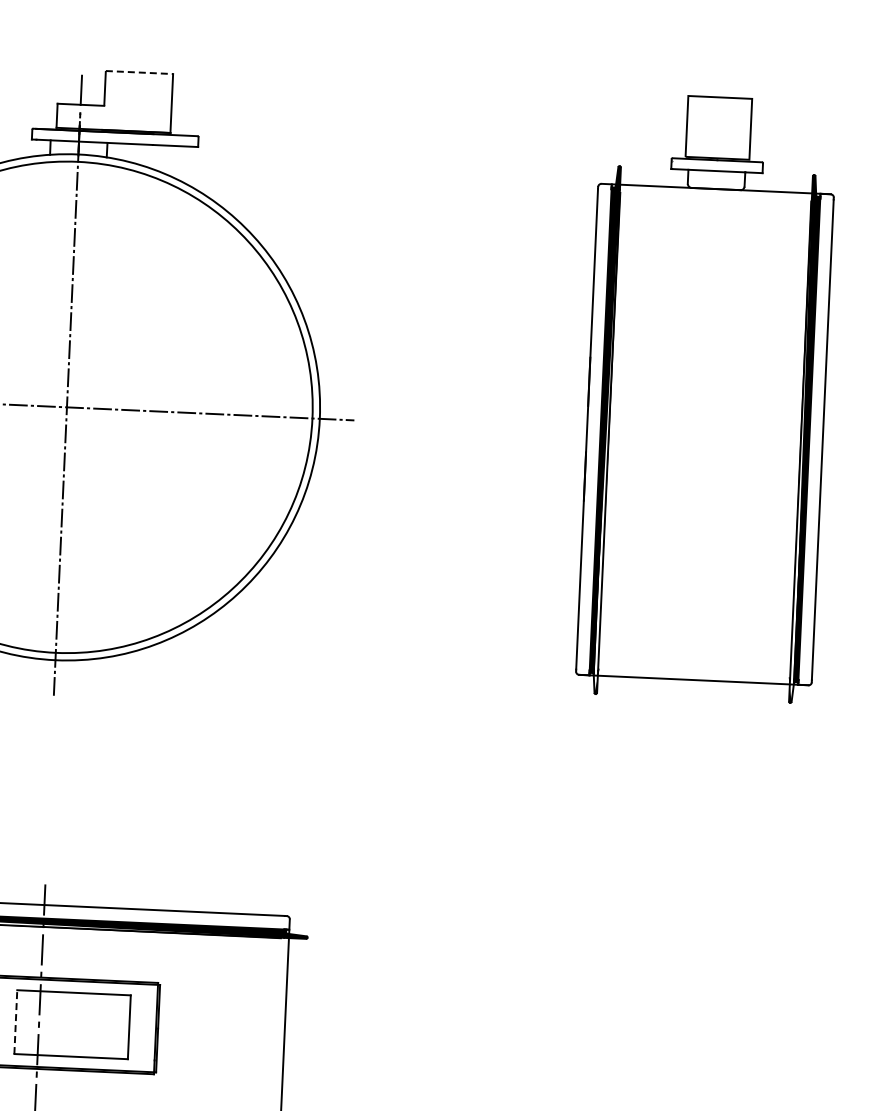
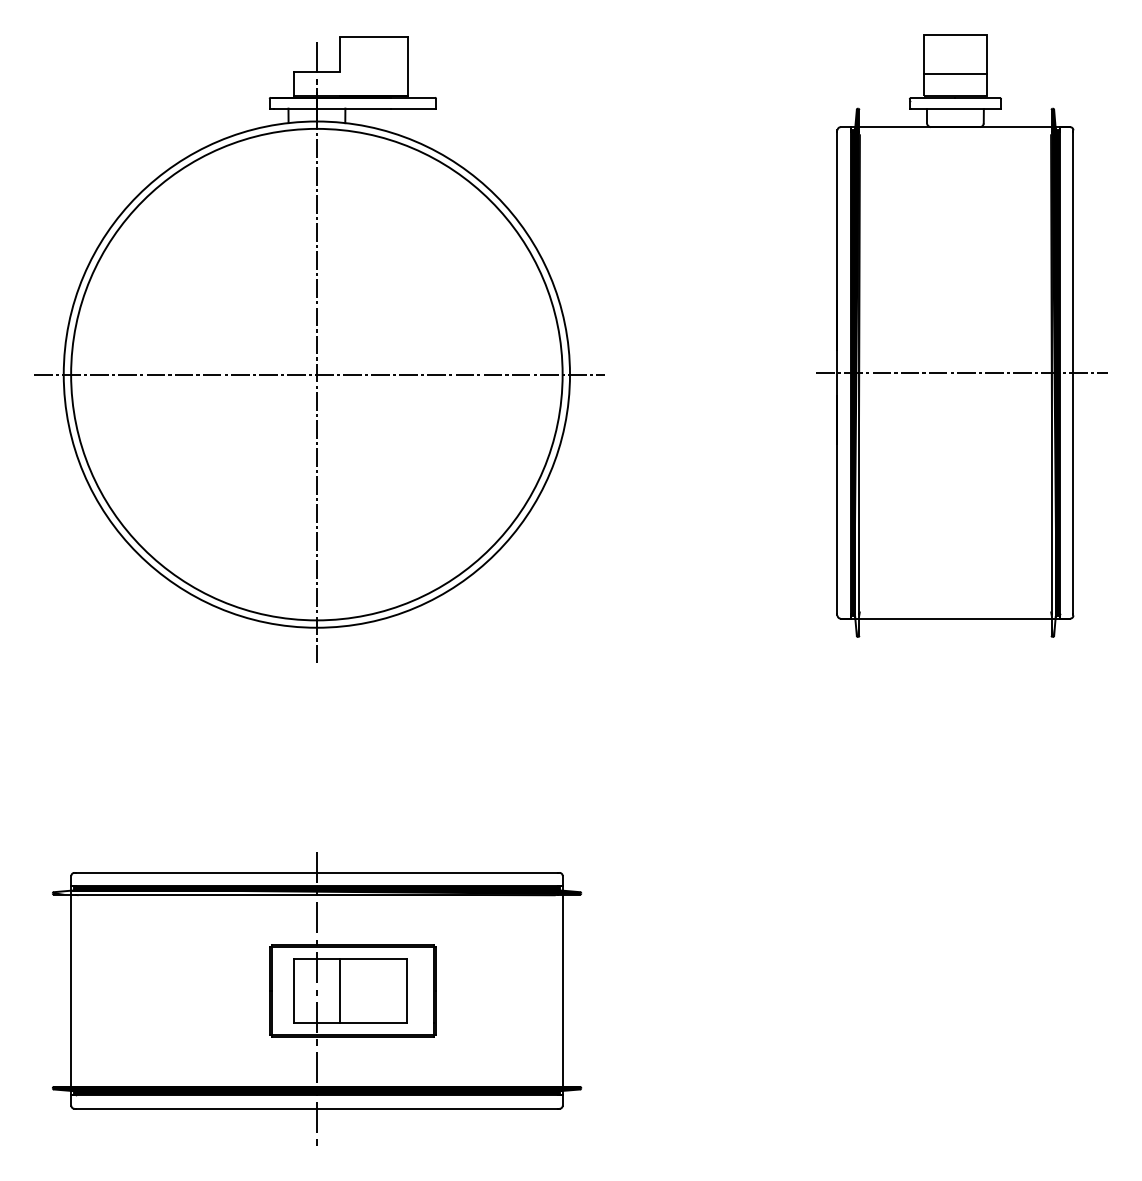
line: (139, 72) -> (374, 36), dashed -> solid
line: (718, 135) -> (955, 73), added
line: (711, 434) -> (961, 372), added
line: (15, 1022) -> (293, 991), dashed -> solid
line: (62, 1024) -> (340, 991), added

